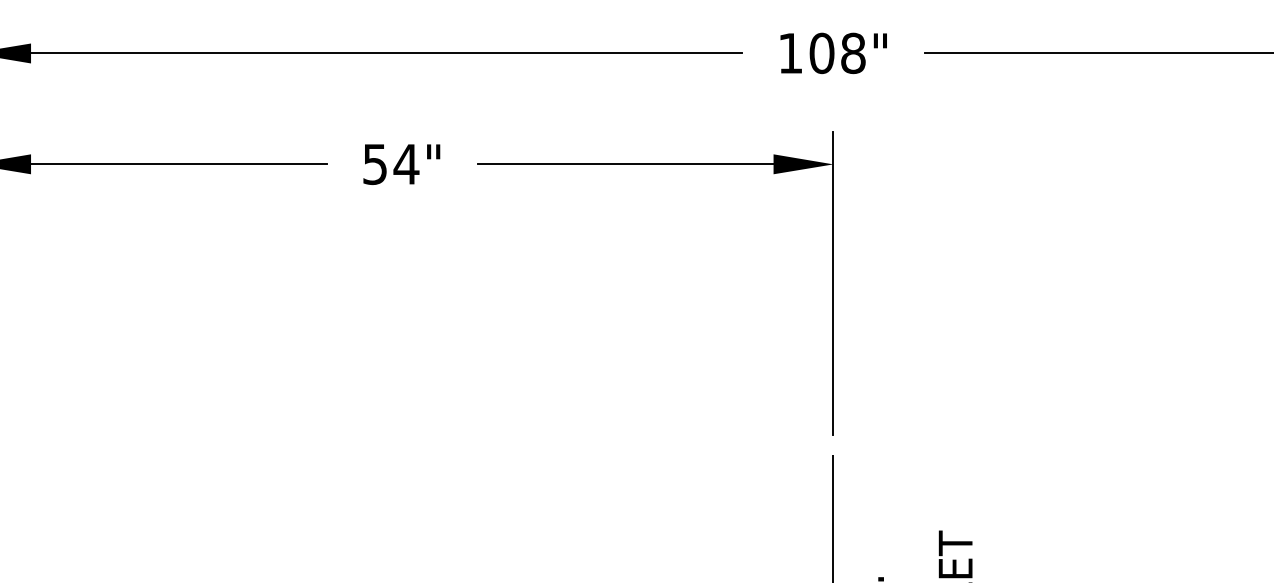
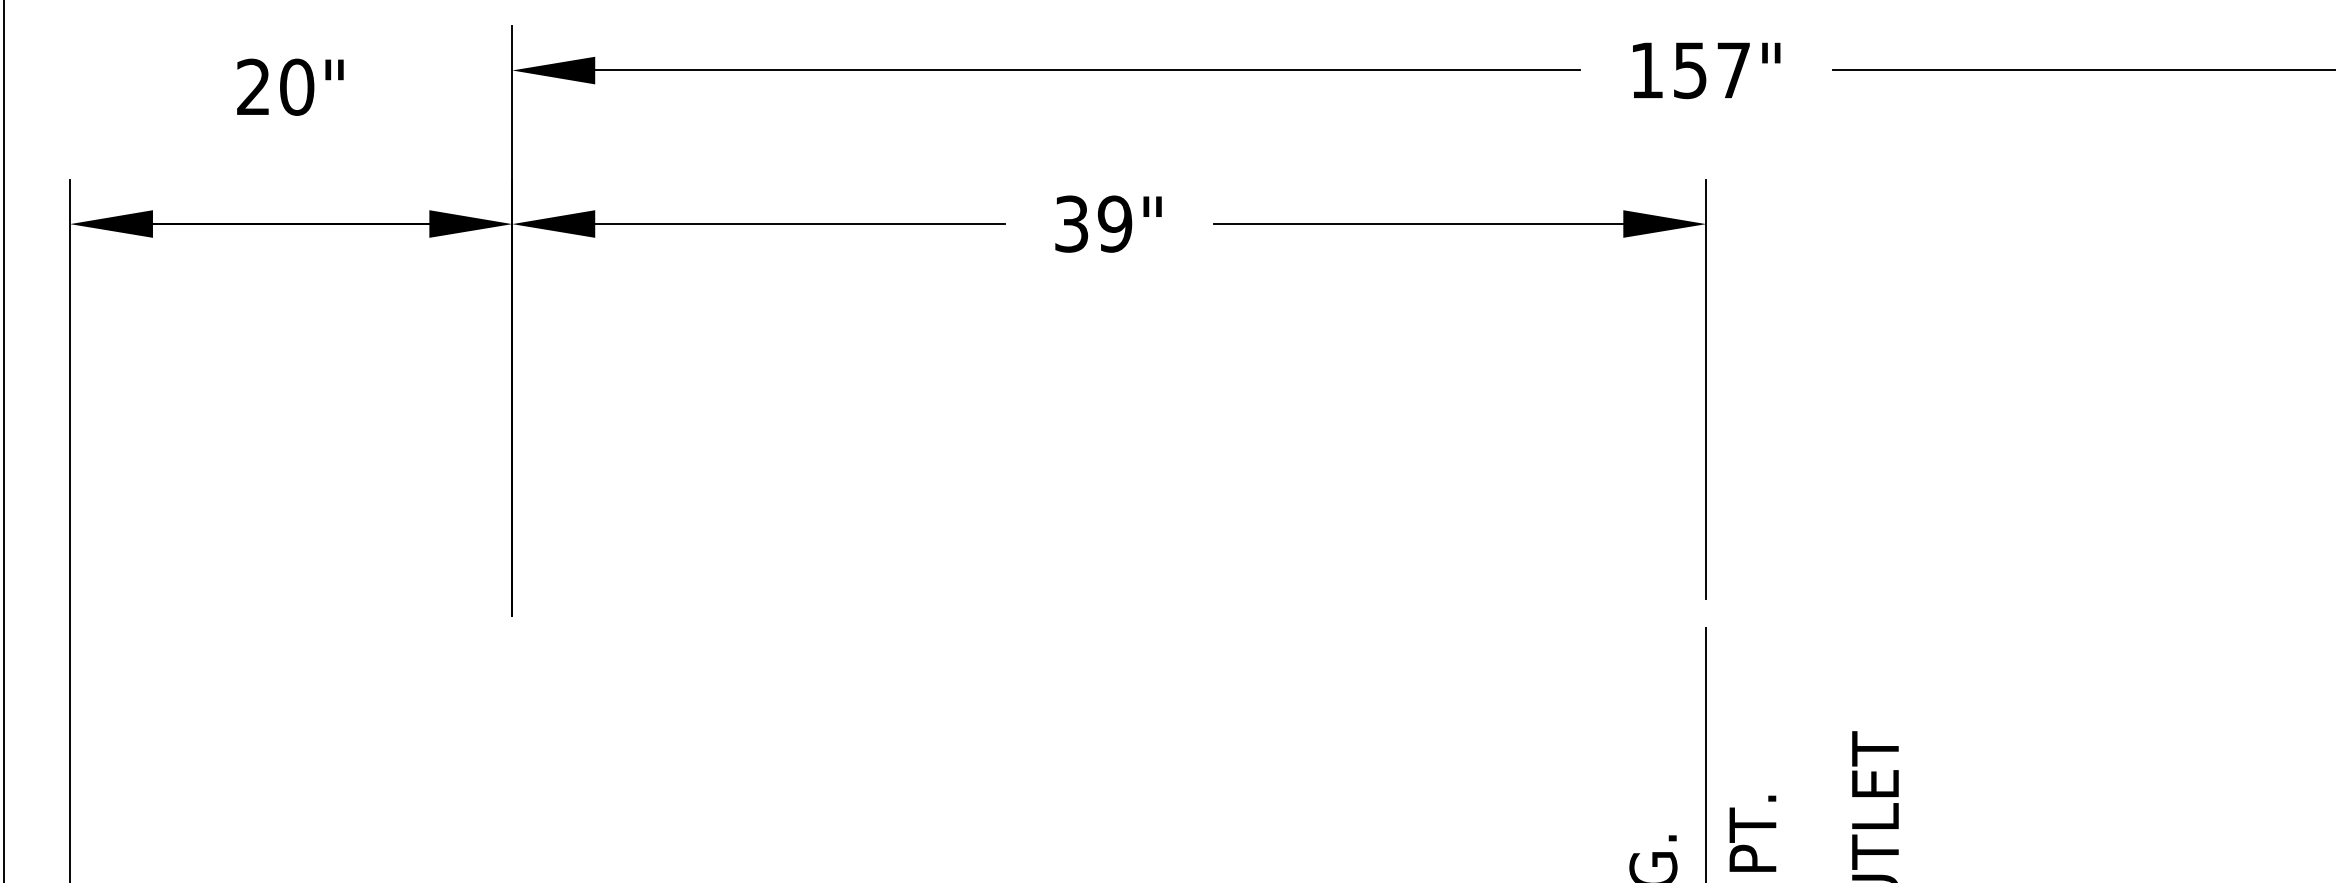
text: (837, 53) -> (1711, 70), 108" -> 157"
text: (391, 163) -> (1094, 223), 54" -> 39"

